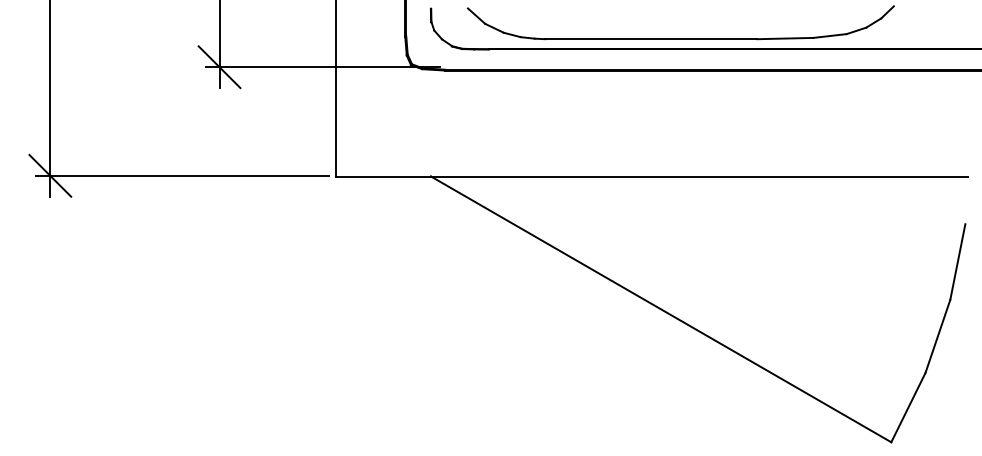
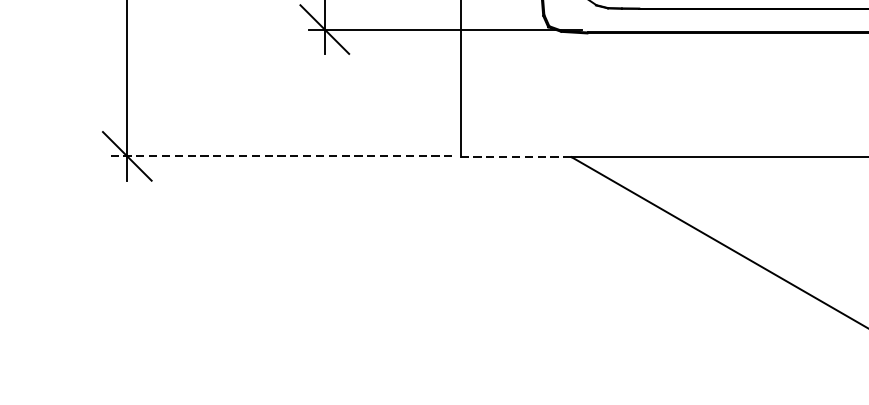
line: (182, 175) -> (281, 155), solid -> dashed
line: (383, 176) -> (516, 157), solid -> dashed

